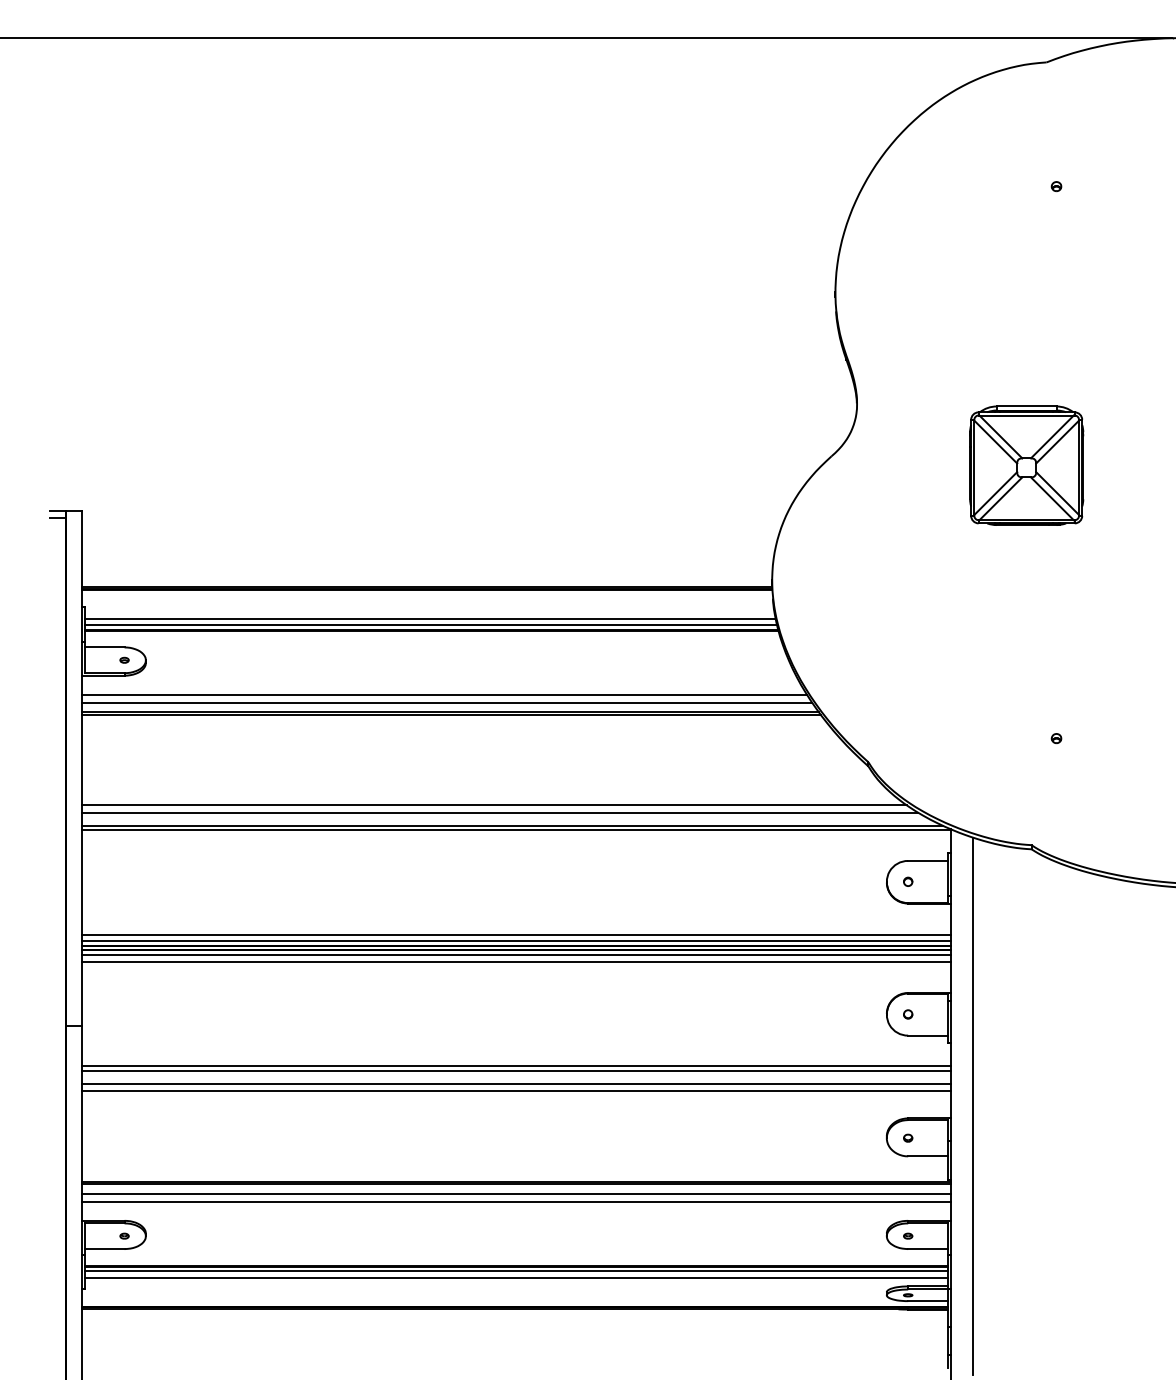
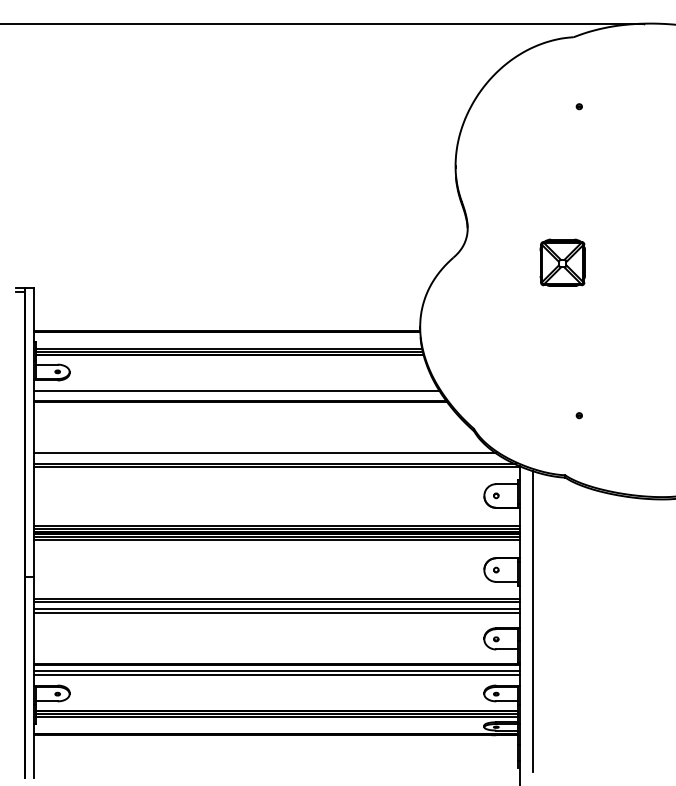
part: (1026, 464) -> (562, 262), size x0.7
line: (445, 702) -> (237, 395), removed
line: (499, 813) -> (267, 457), removed

